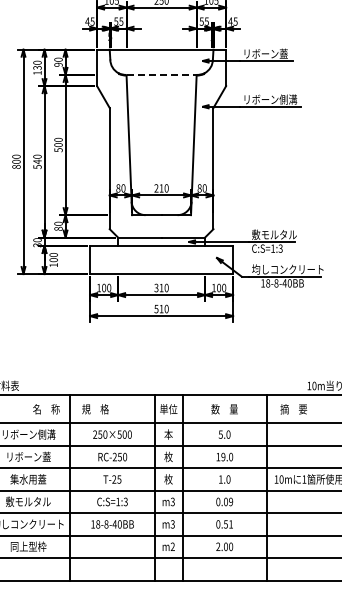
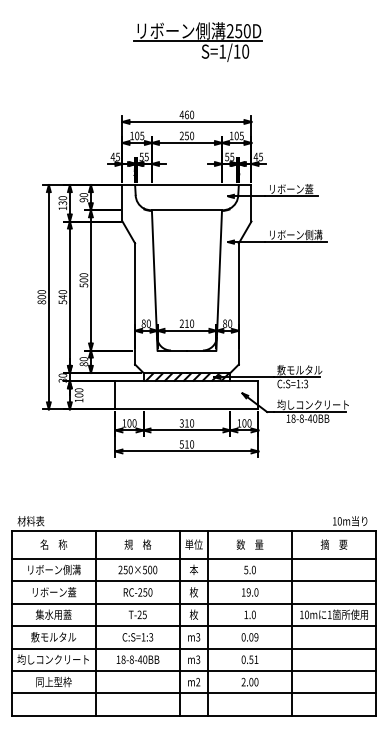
line: (162, 75) -> (187, 210), dashed -> solid
hatch: (161, 241) -> (186, 376), added
text: (46, 409) -> (53, 544), moved
text: (95, 409) -> (137, 544), moved
text: (293, 409) -> (333, 544), moved

